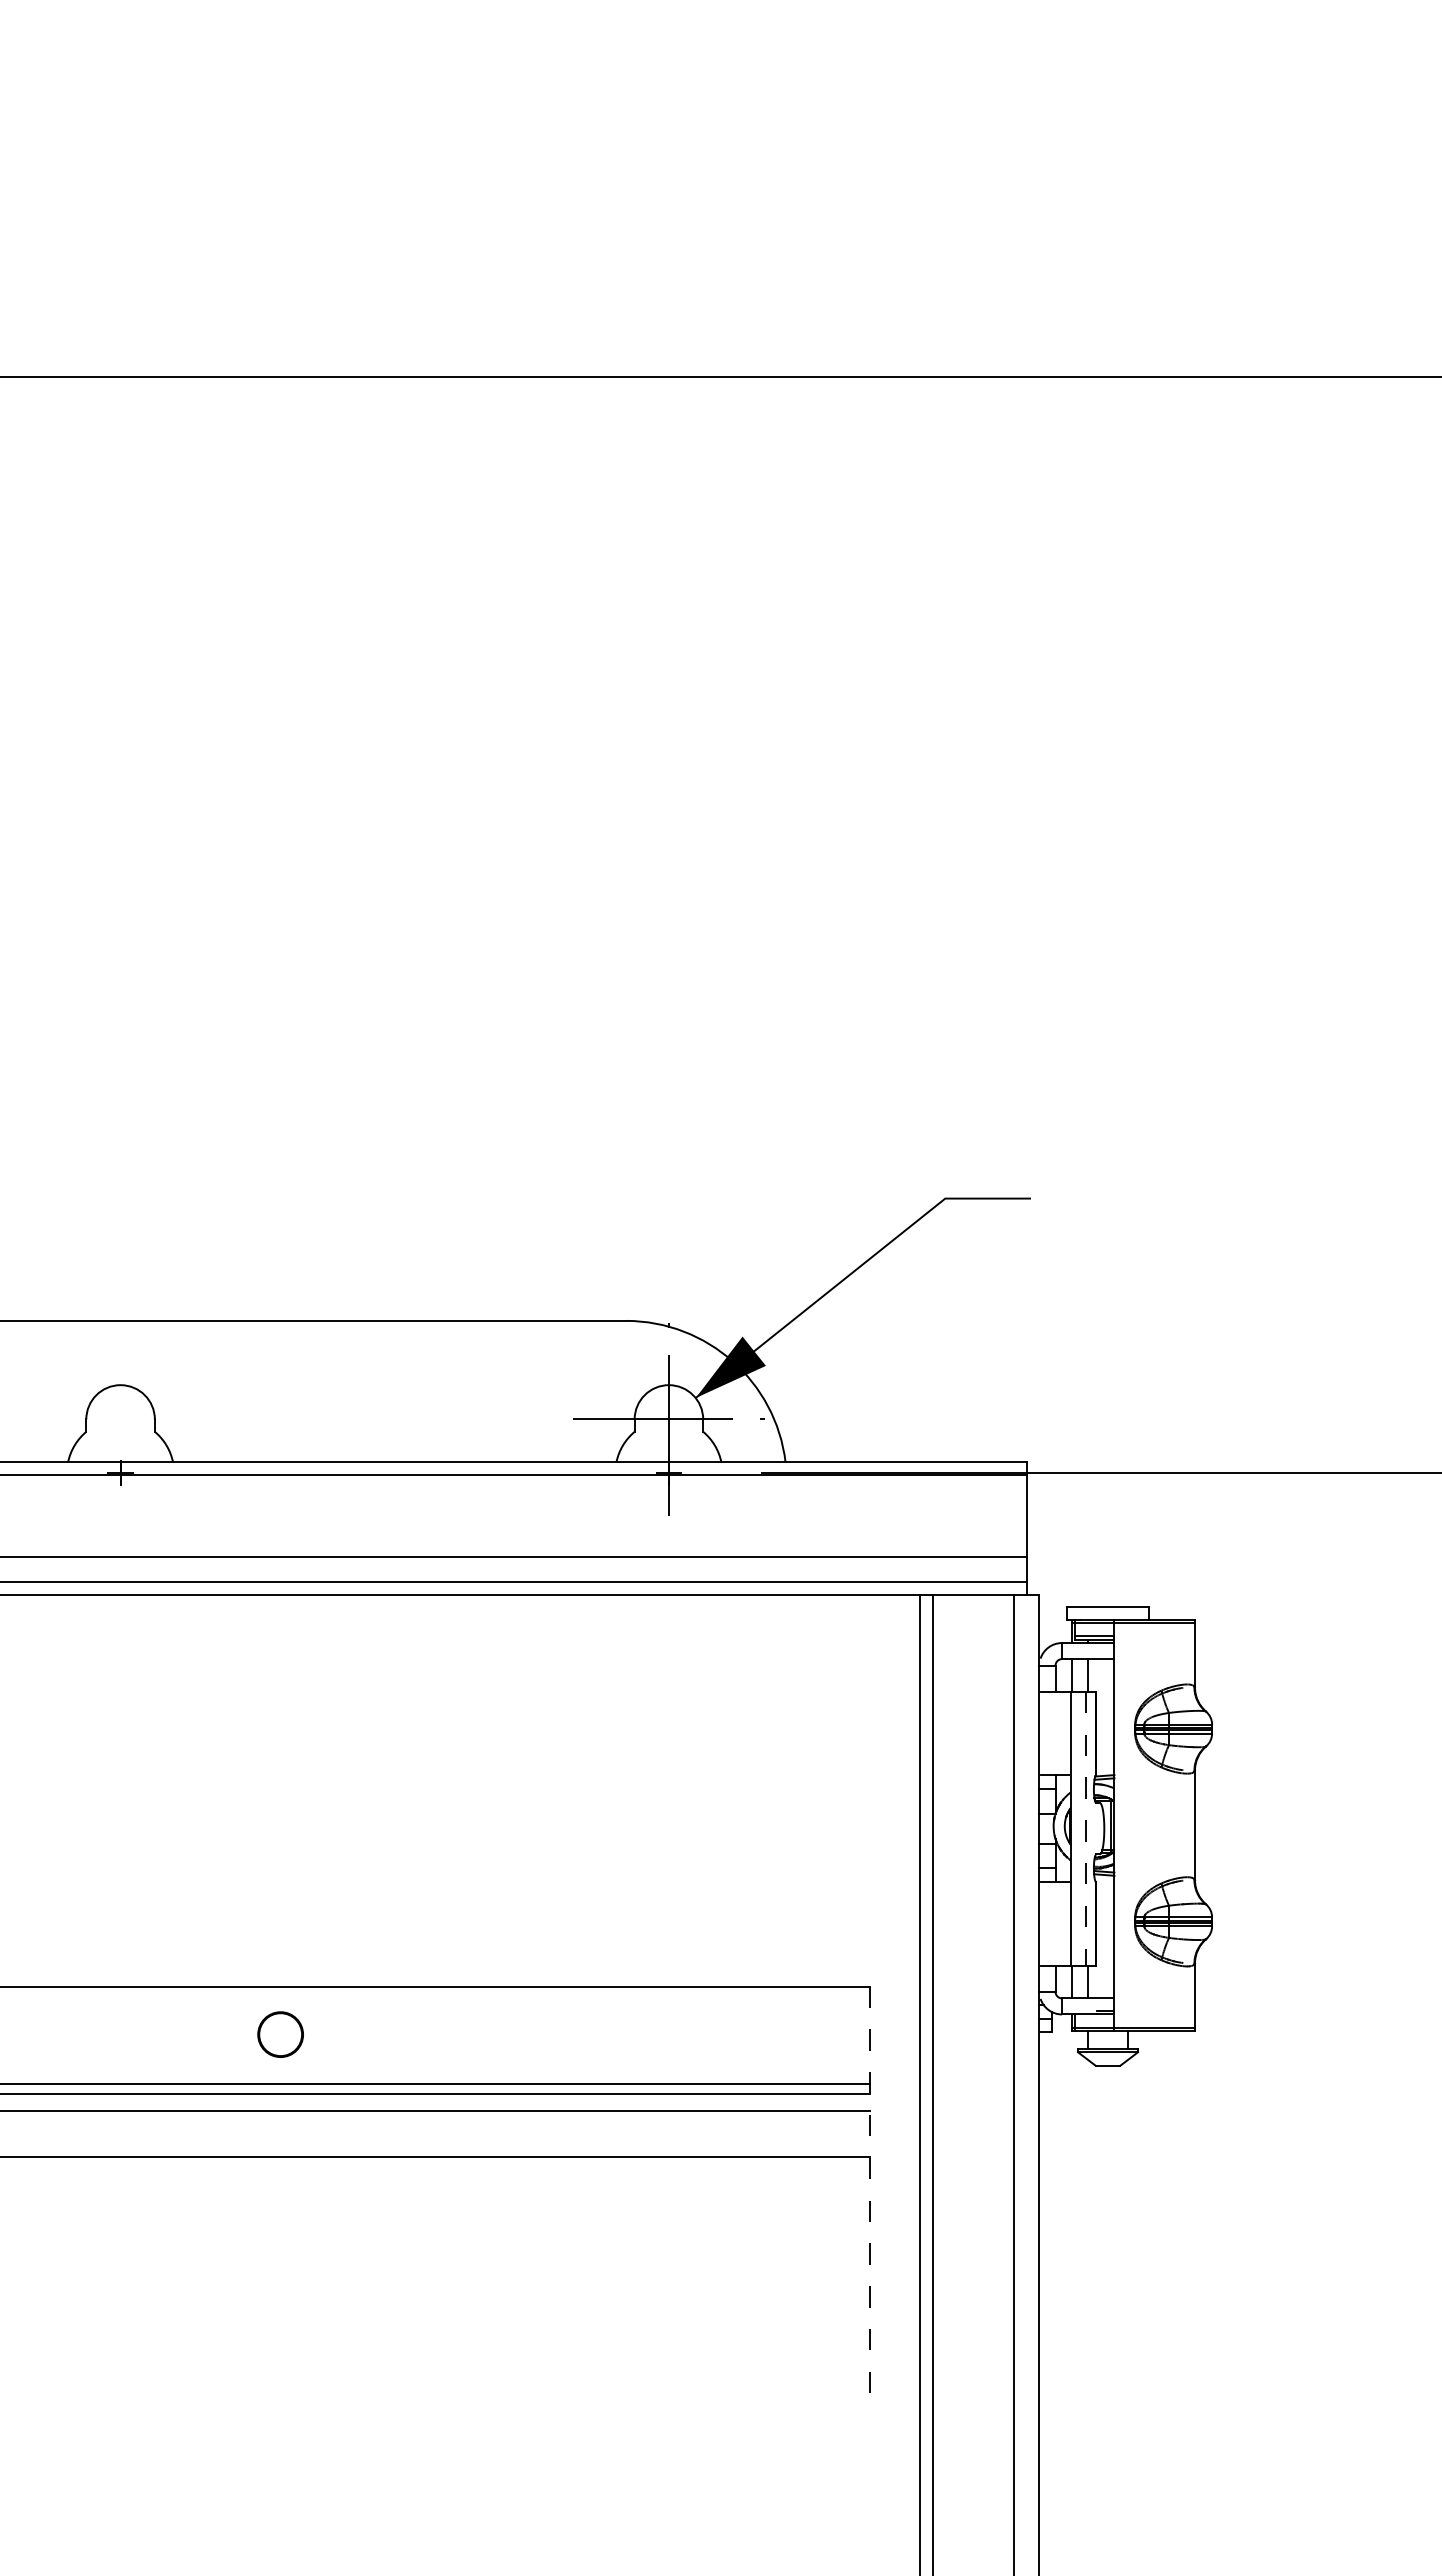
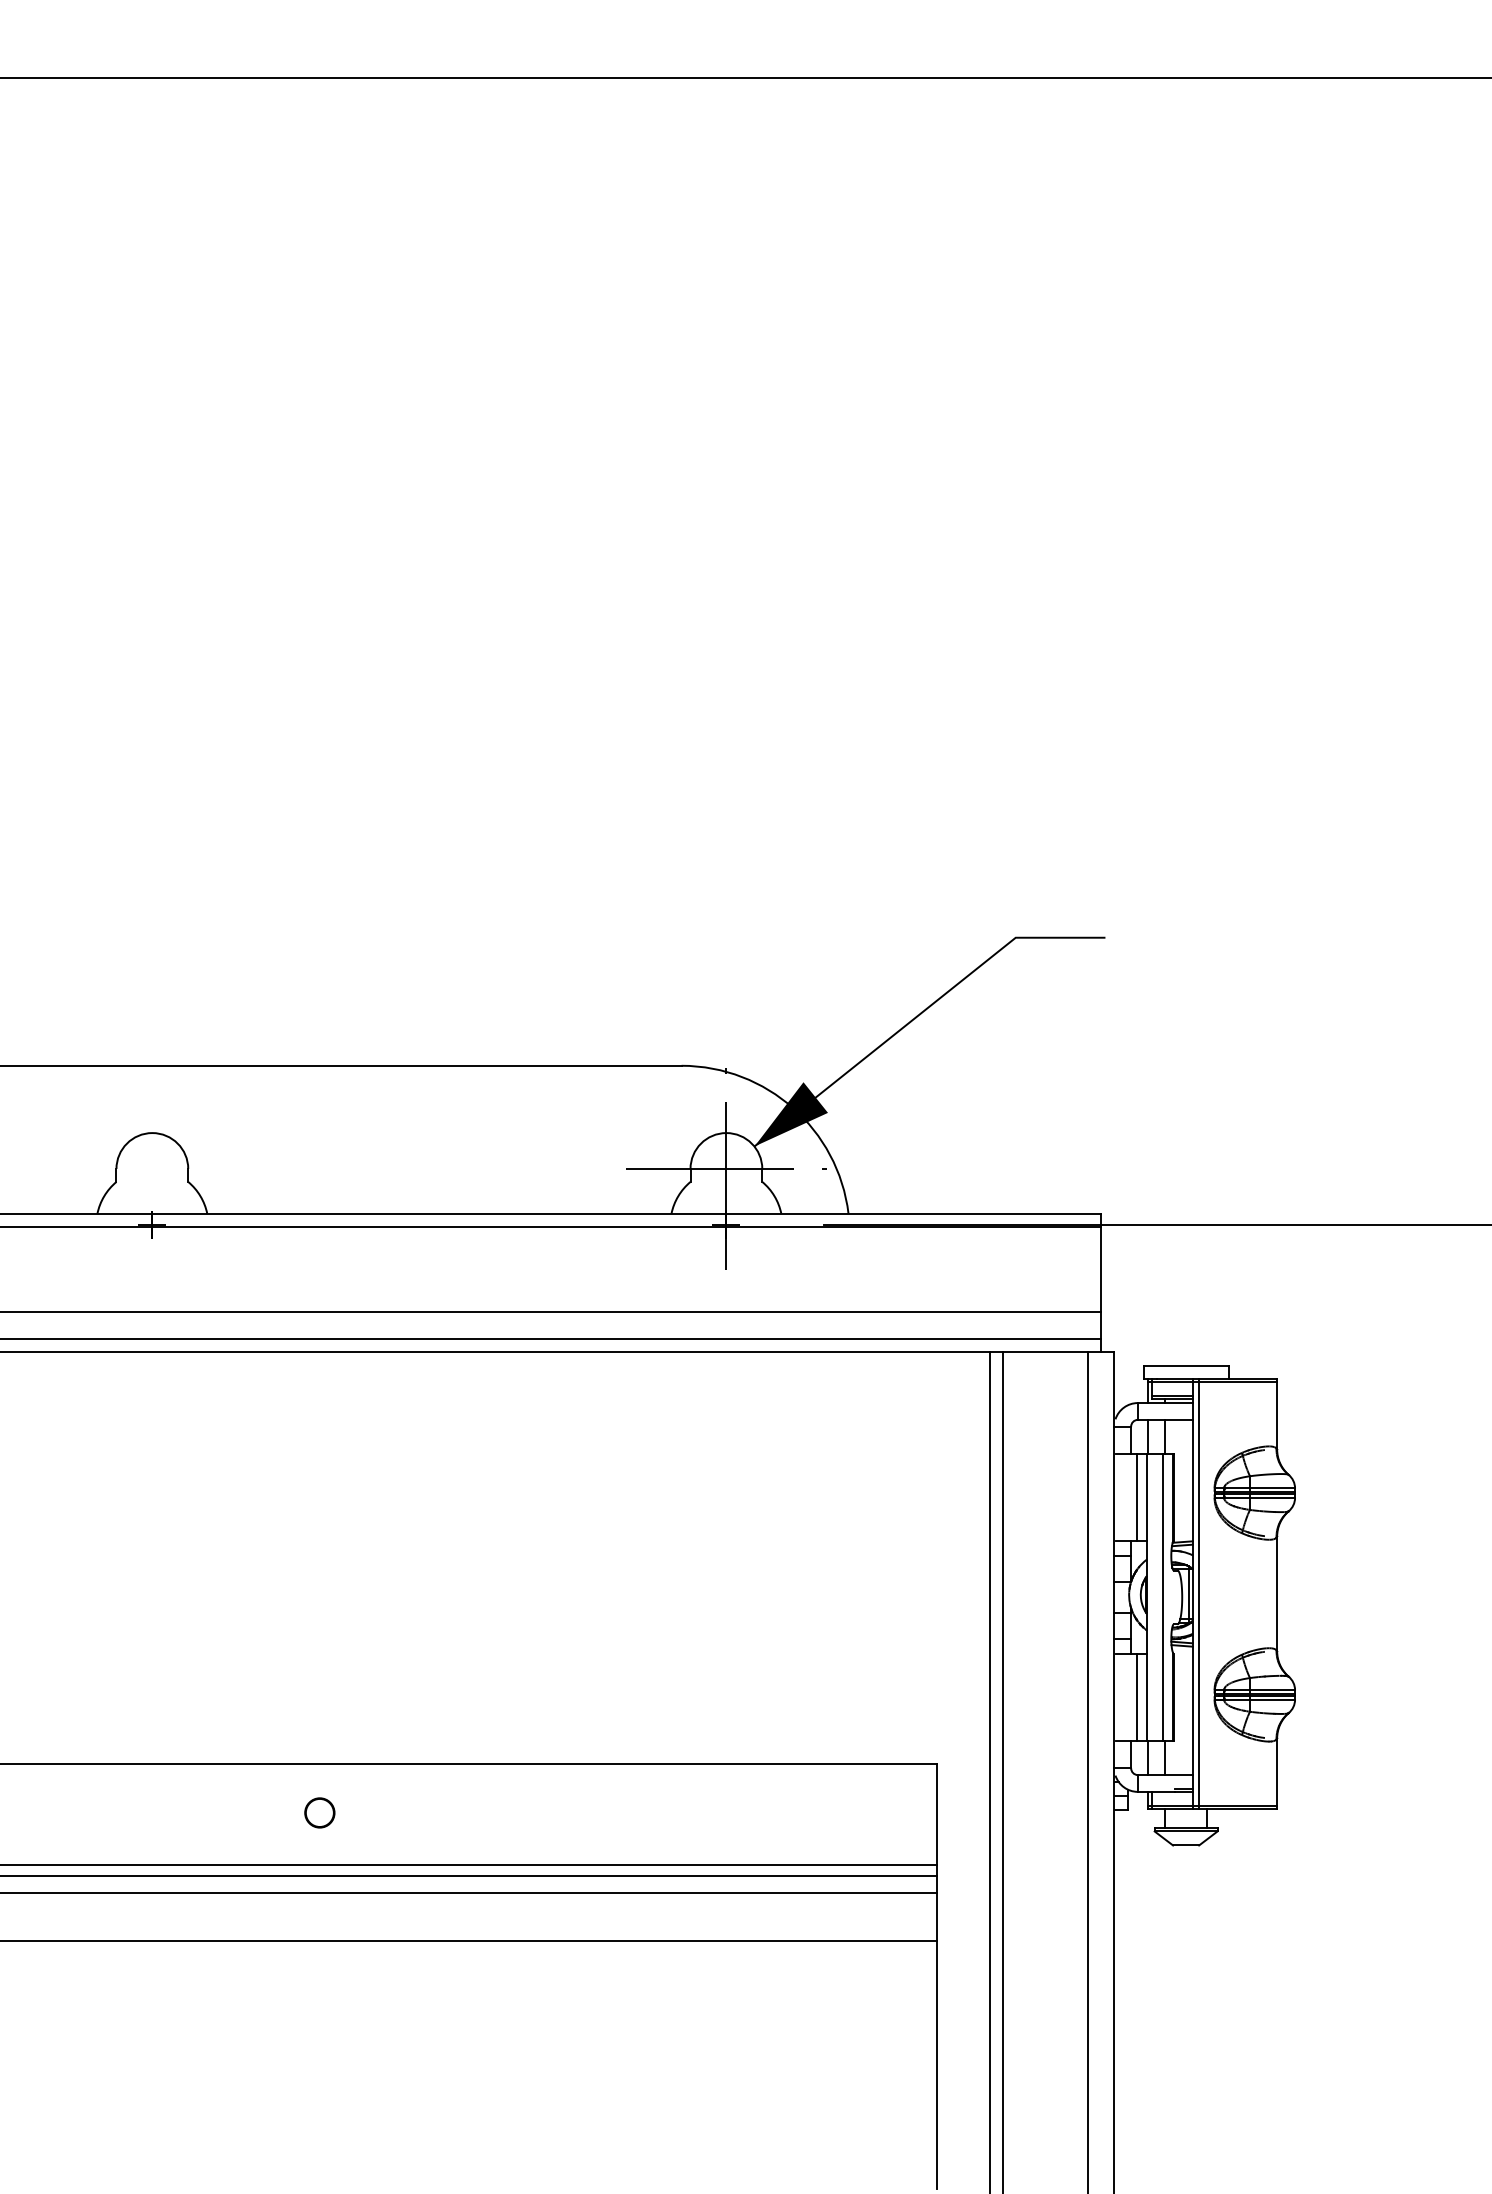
line: (1061, 1733) -> (1137, 1497), added
line: (1120, 1825) -> (1199, 1594), added
line: (1086, 1829) -> (1163, 1598), dashed -> solid
line: (1061, 1923) -> (1137, 1696), added
circle: (280, 2034) -> (319, 1812), size x0.62
line: (869, 2190) -> (936, 1976), dashed -> solid

